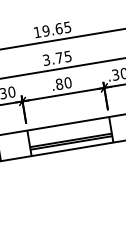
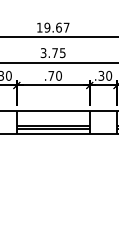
text: (67, 27) -> (66, 27), 19.65 -> 19.67
text: (59, 83) -> (51, 75), .80 -> .70

